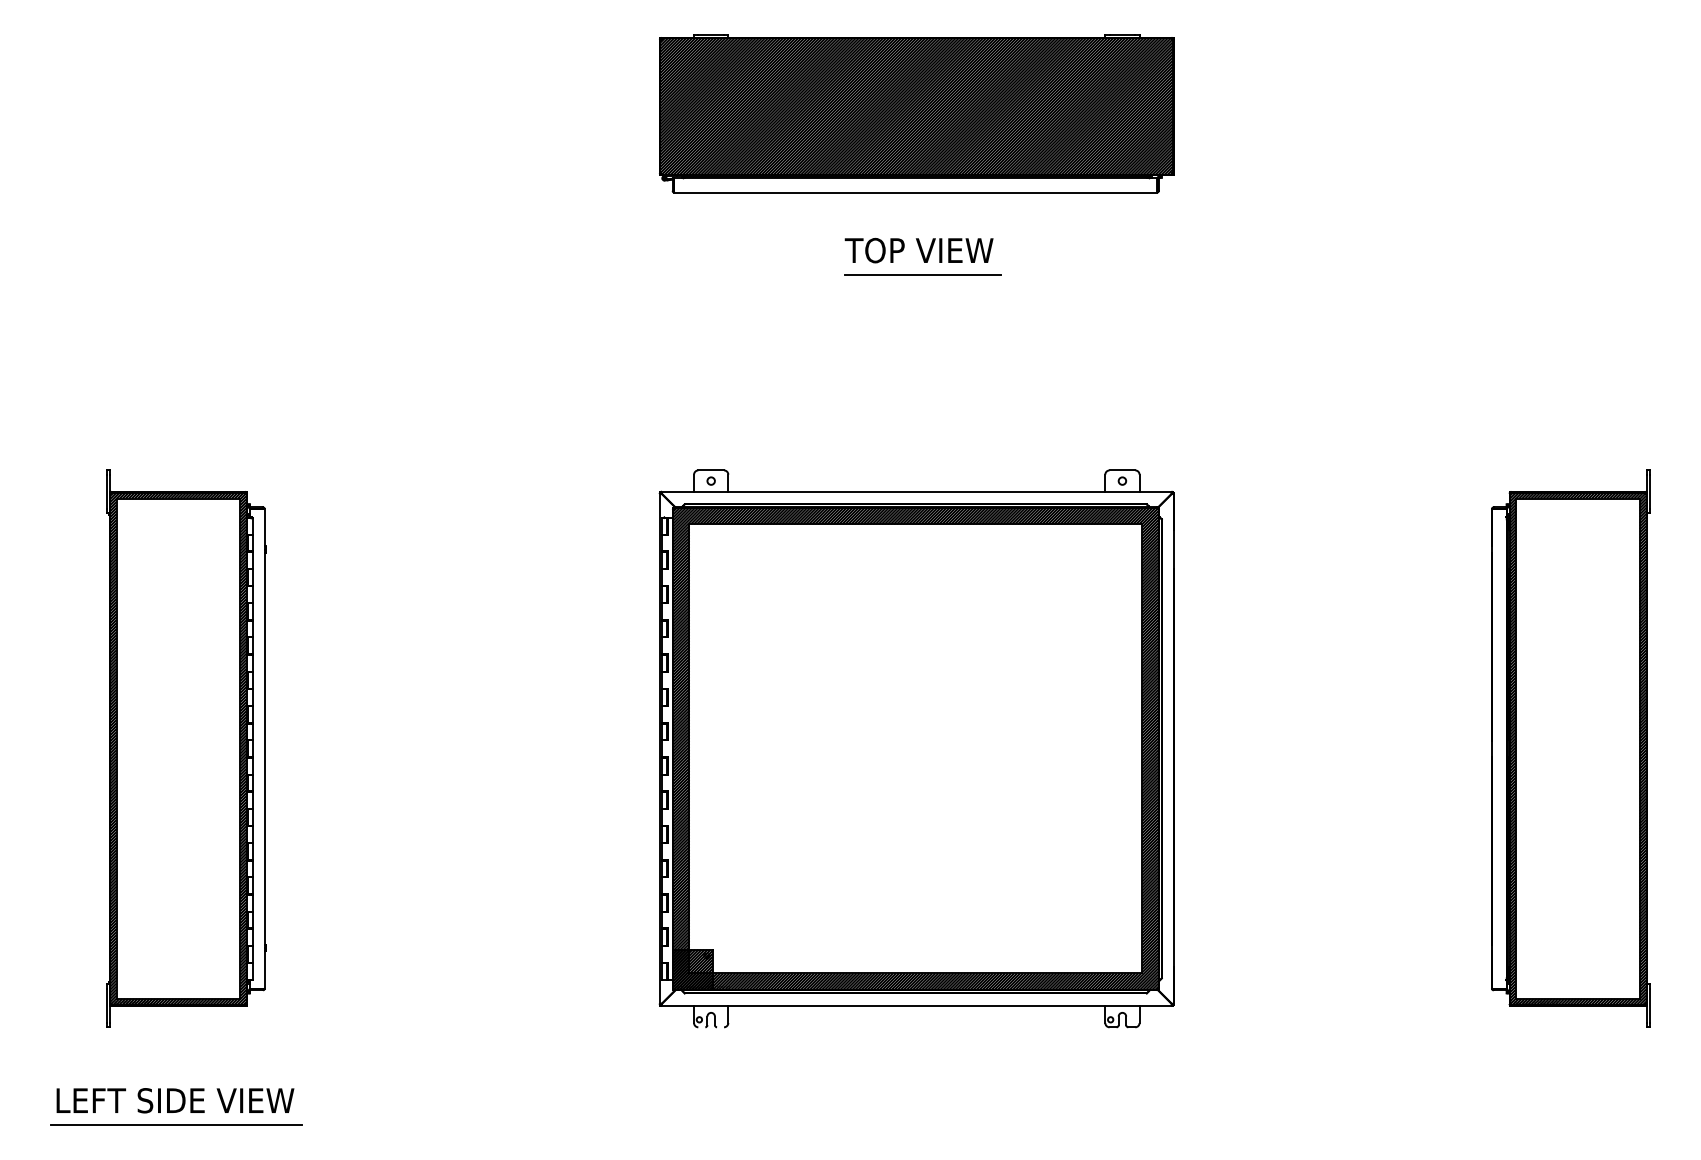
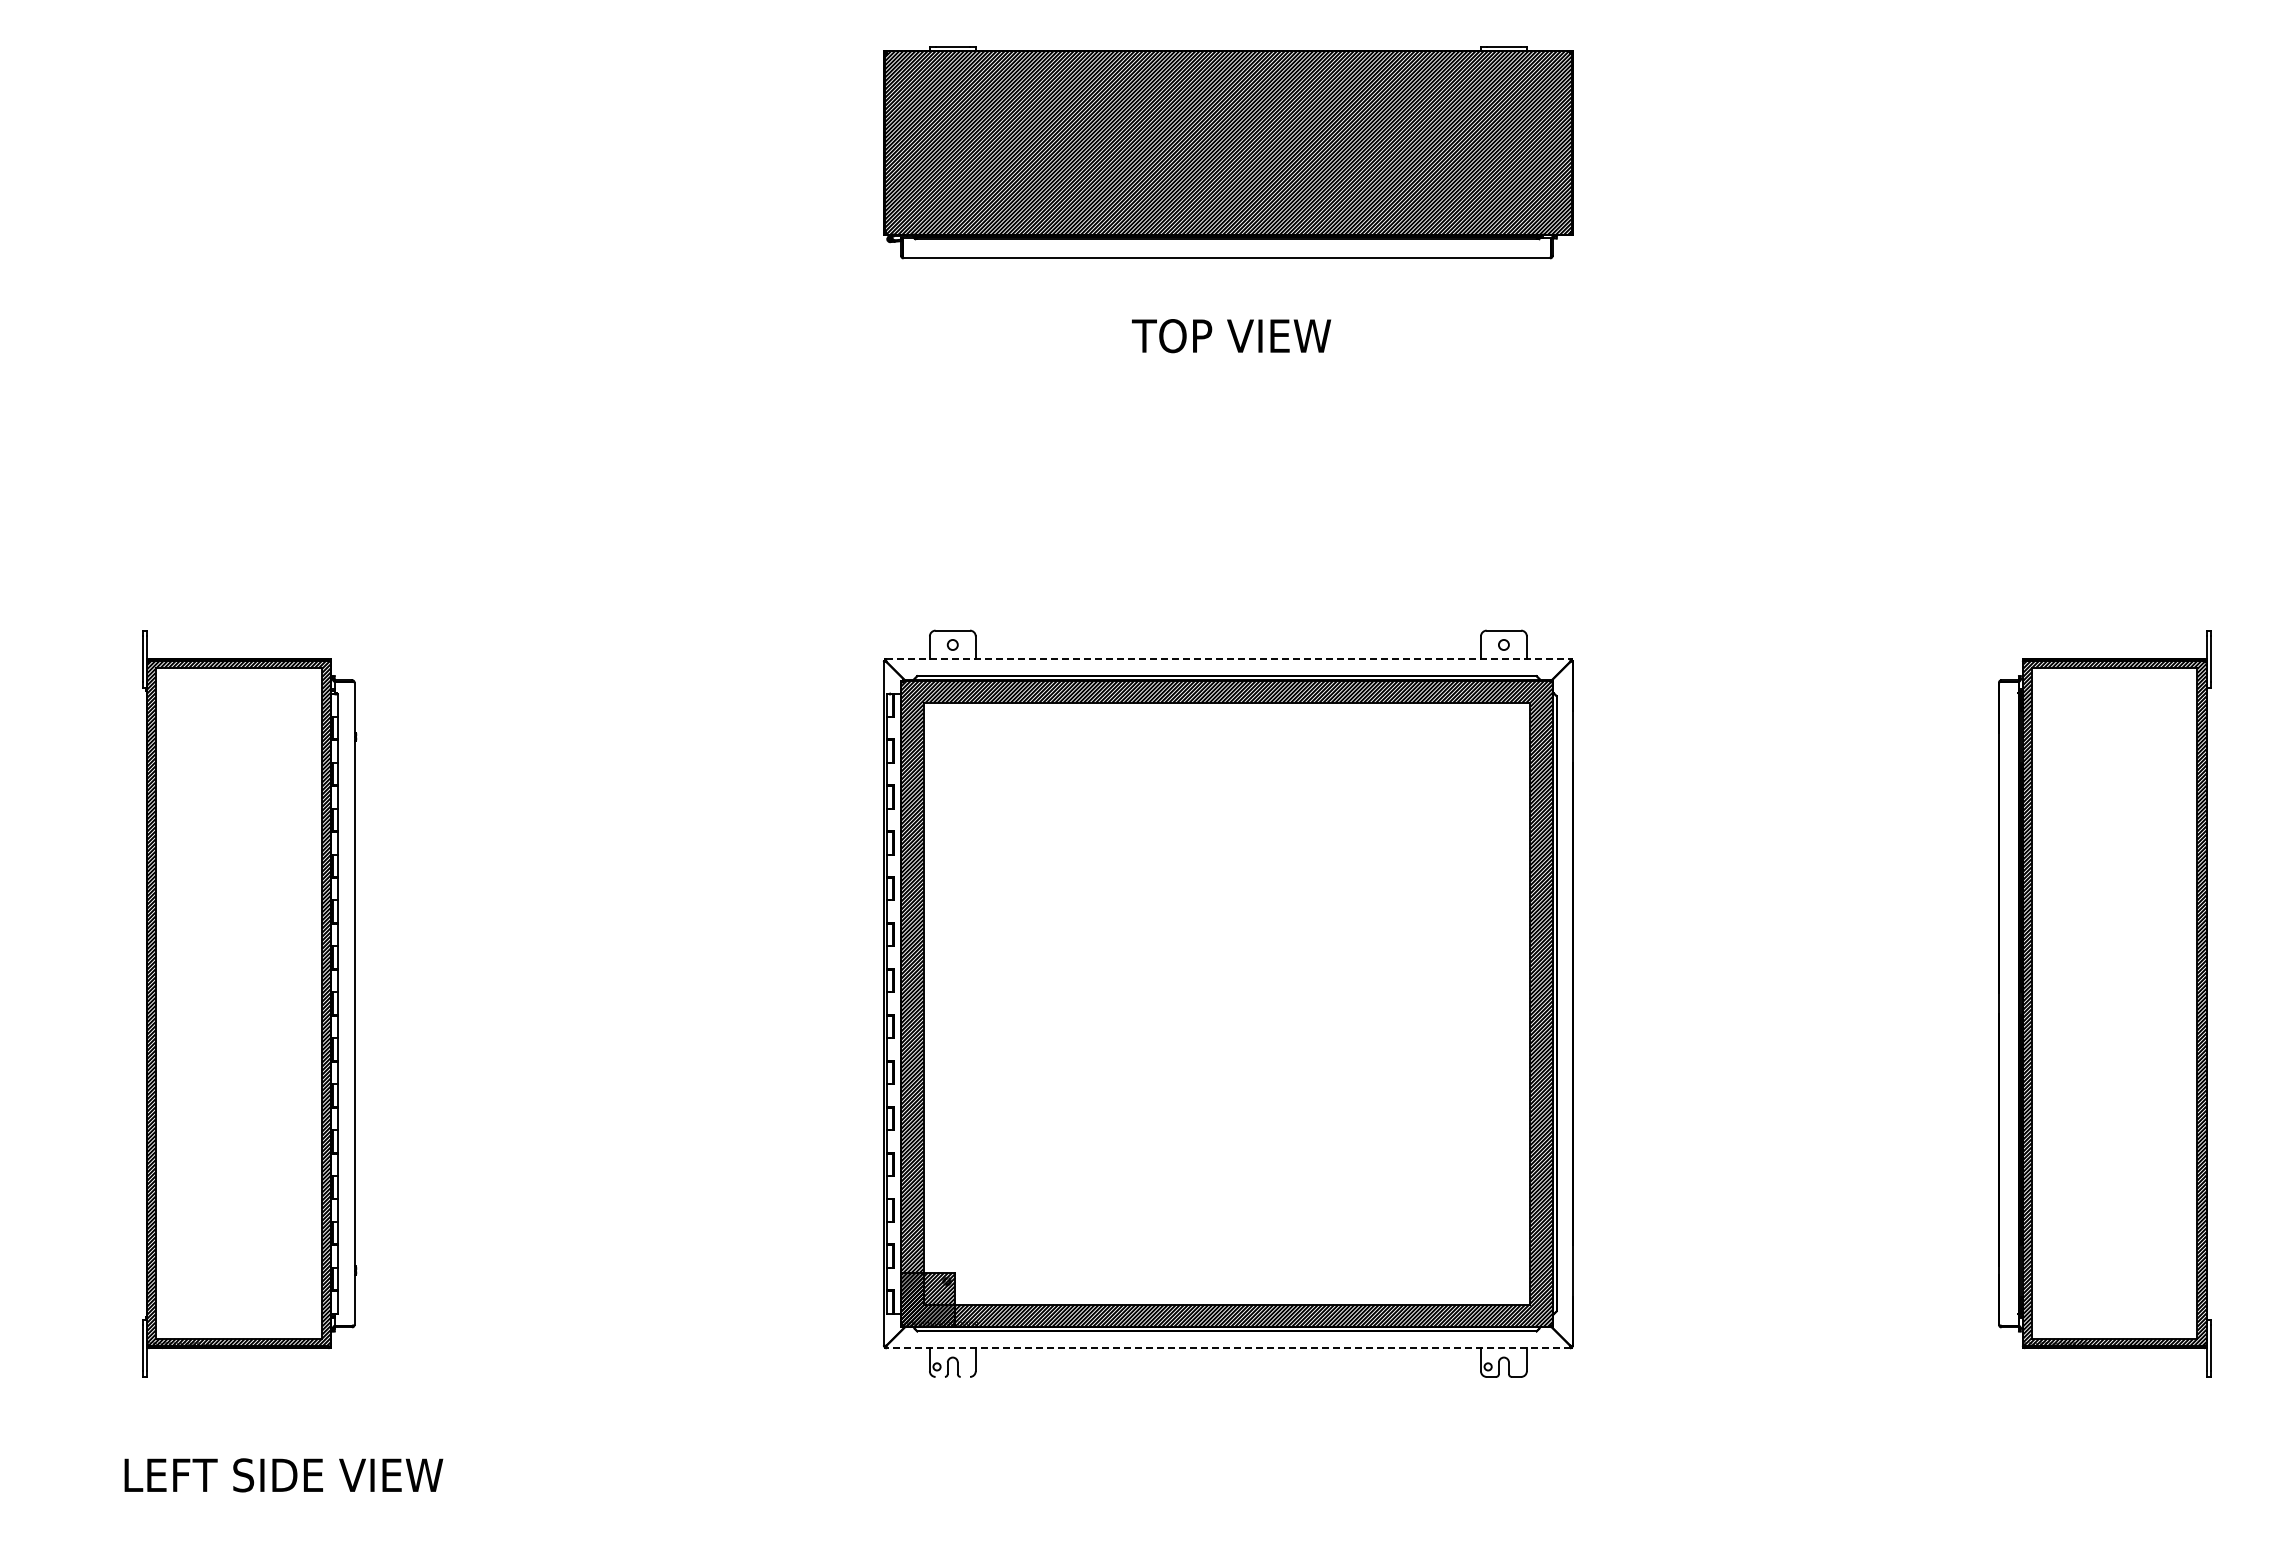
line: (922, 274) -> (1236, 368), removed
line: (916, 491) -> (1228, 659), solid -> dashed
line: (916, 1006) -> (1227, 1348), solid -> dashed
text: (175, 1100) -> (283, 1475), moved
line: (175, 1124) -> (235, 1507), removed

